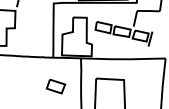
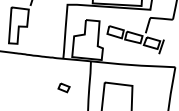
part: (55, 86) -> (63, 87), size x0.6

